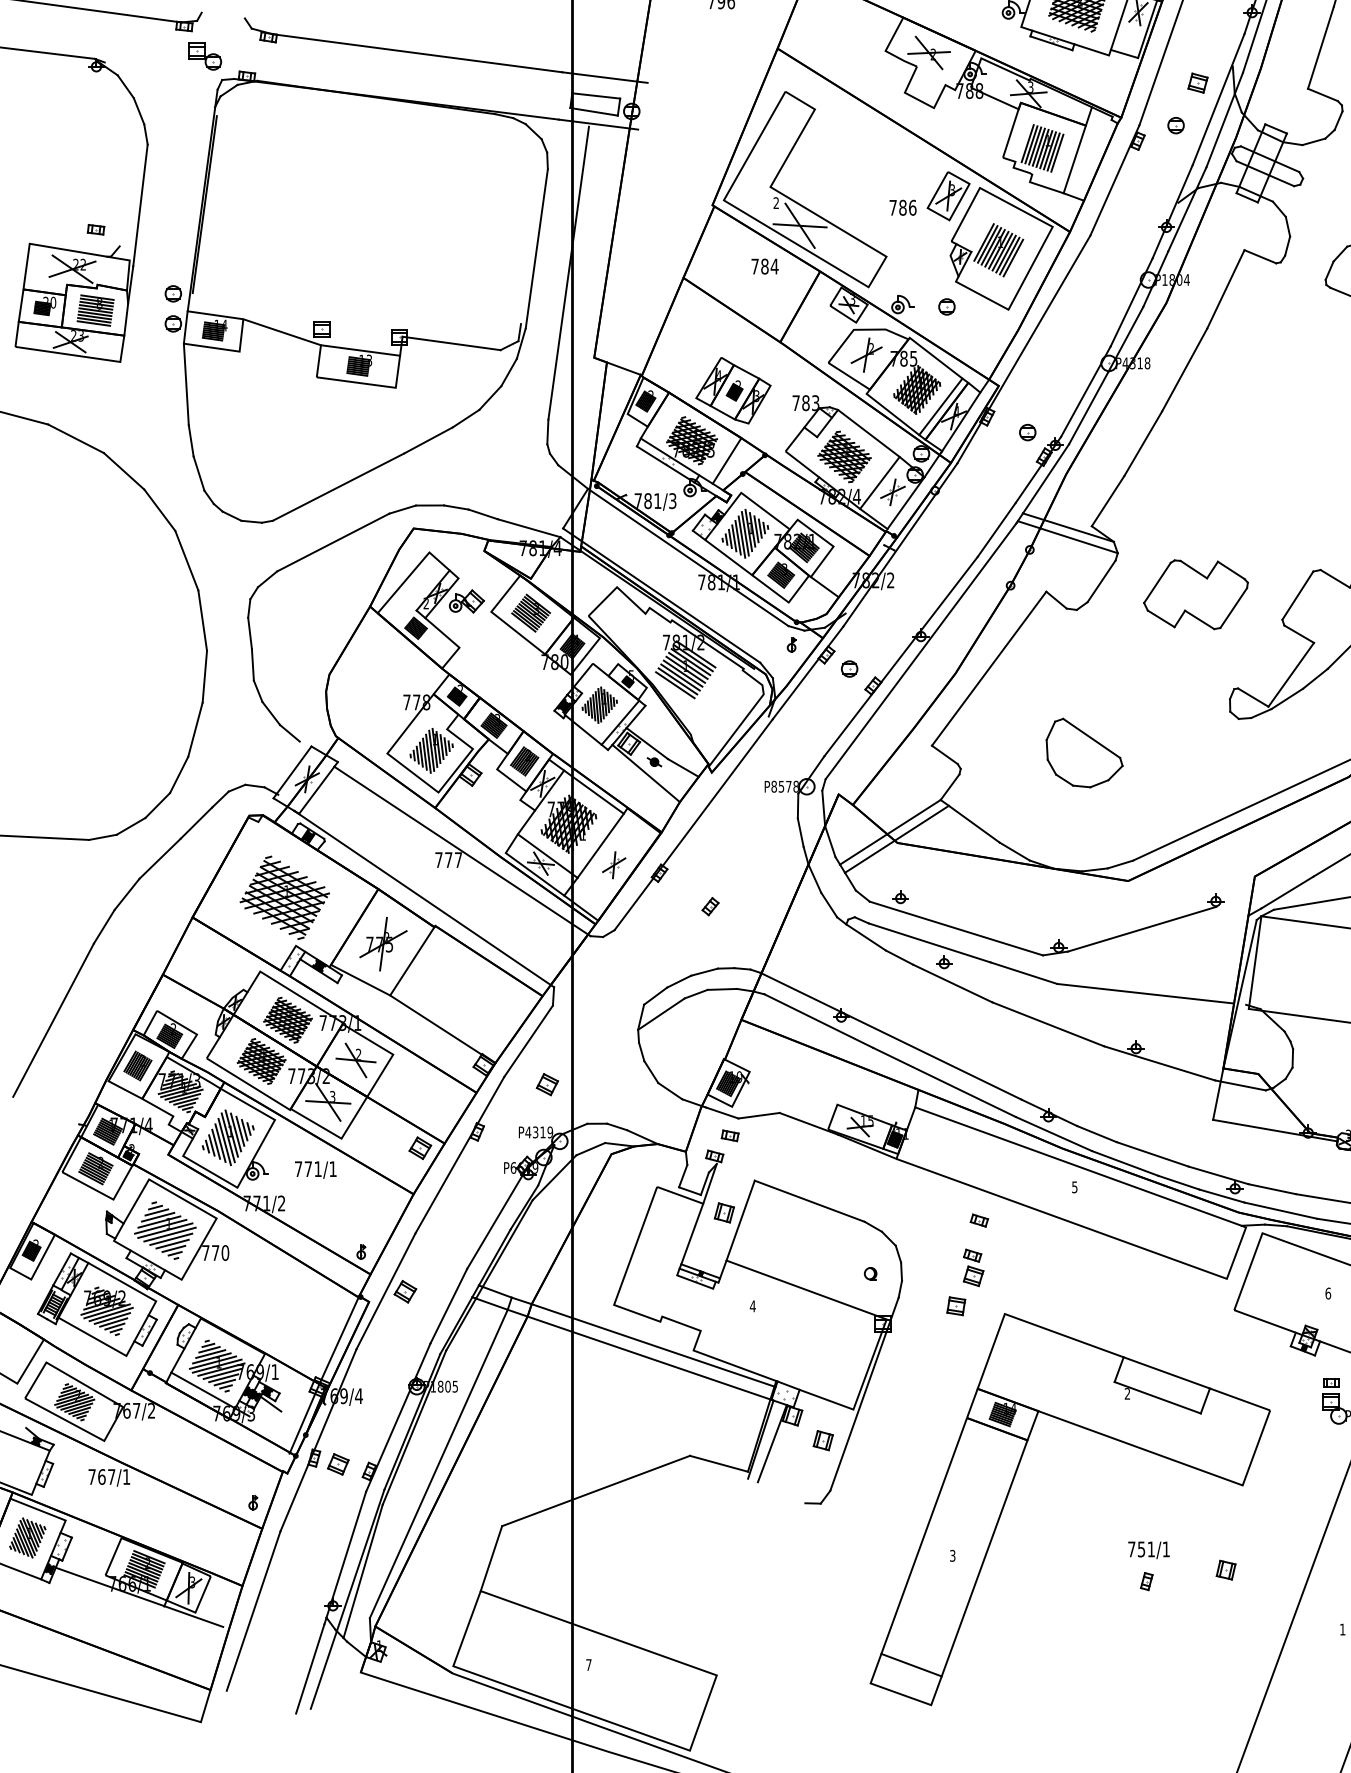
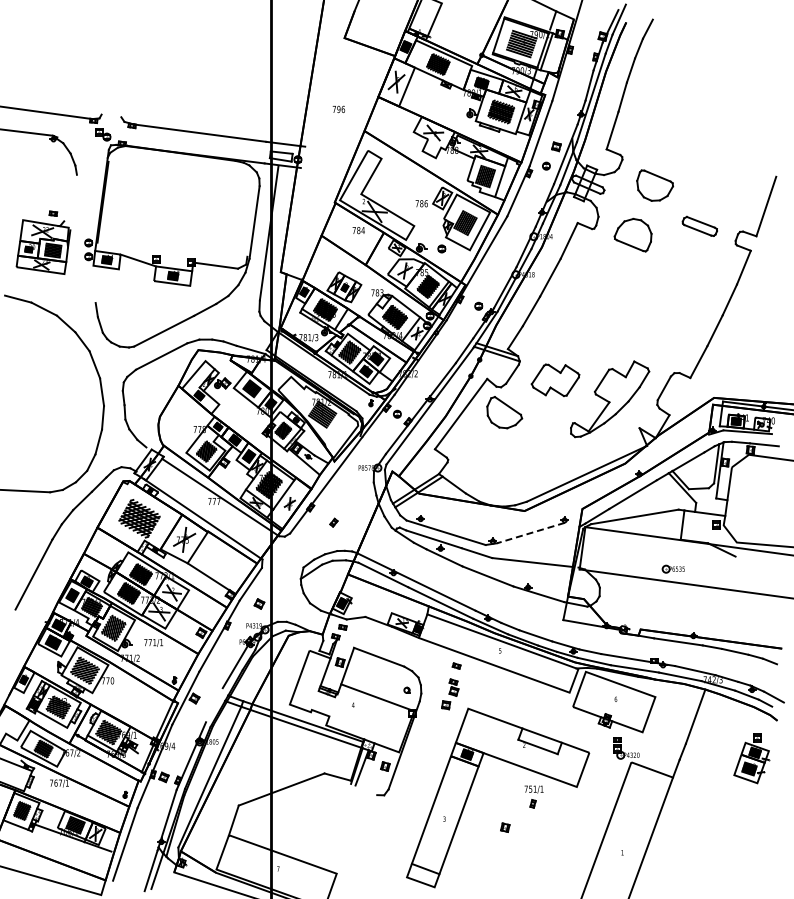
line: (140, 205) -> (73, 202), removed
line: (186, 384) -> (94, 284), removed
part: (1084, 752) -> (504, 412), moved
line: (1141, 930) -> (530, 533), solid -> dashed
line: (448, 1306) -> (214, 705), removed
part: (1147, 1565) -> (533, 796), moved
part: (1226, 1569) -> (505, 827), moved

